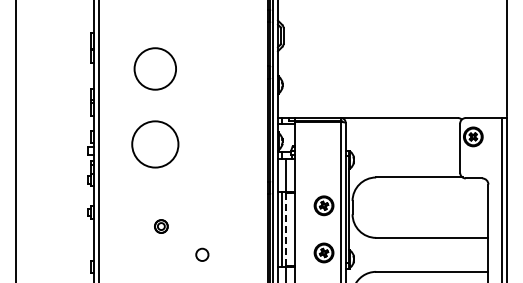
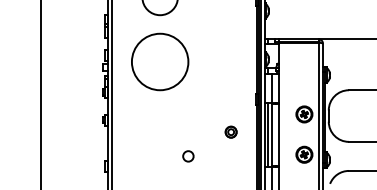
circle: (155, 144) -> (160, 62), size x1.43
part: (161, 226) -> (231, 132), moved
line: (286, 229) -> (272, 134), dashed -> solid
circle: (202, 254) -> (188, 156), moved

